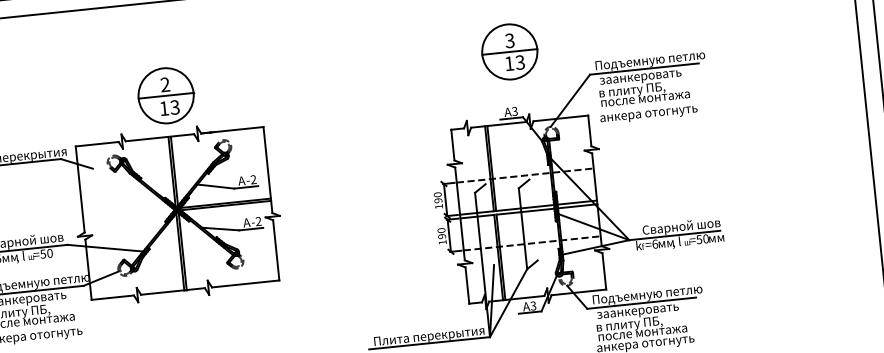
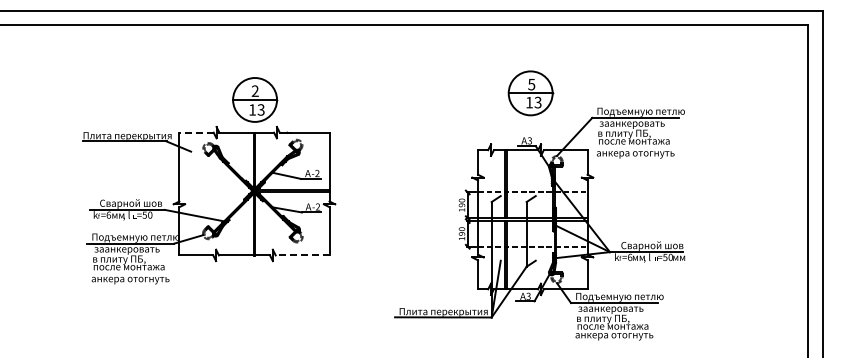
text: (509, 39) -> (531, 83), 3 -> 5
line: (97, 144) -> (196, 132), solid -> dashed
line: (245, 284) -> (302, 255), solid -> dashed

